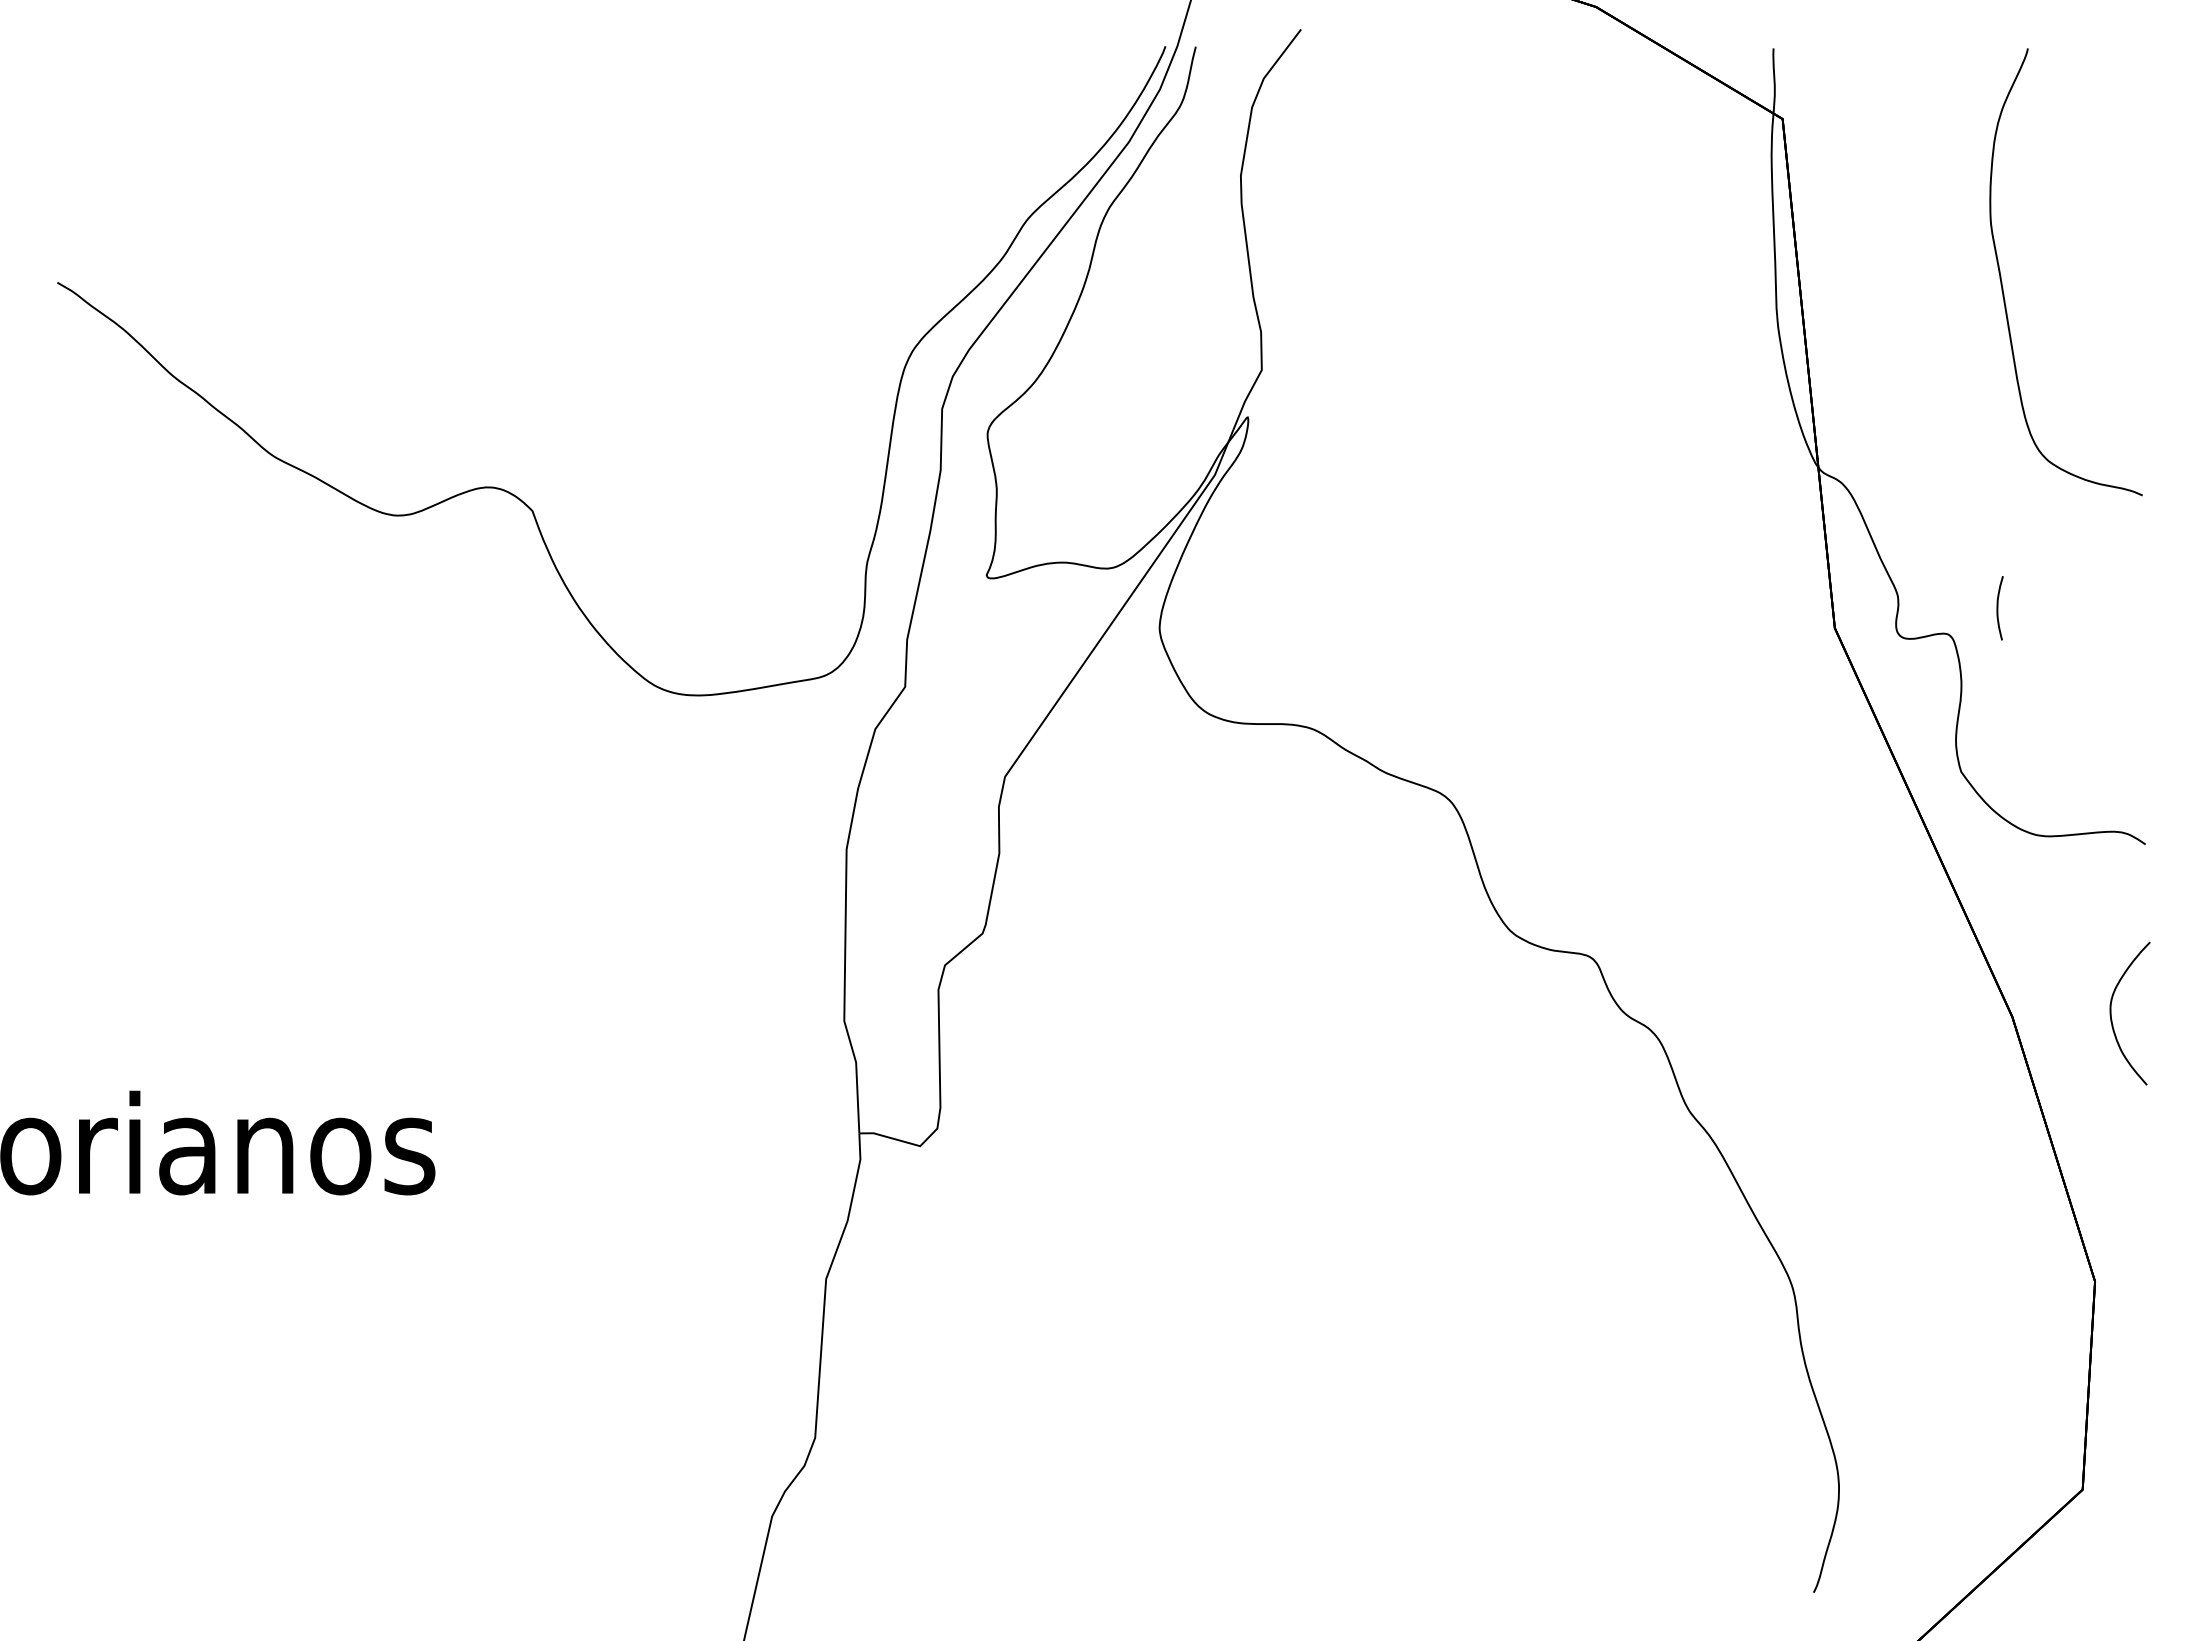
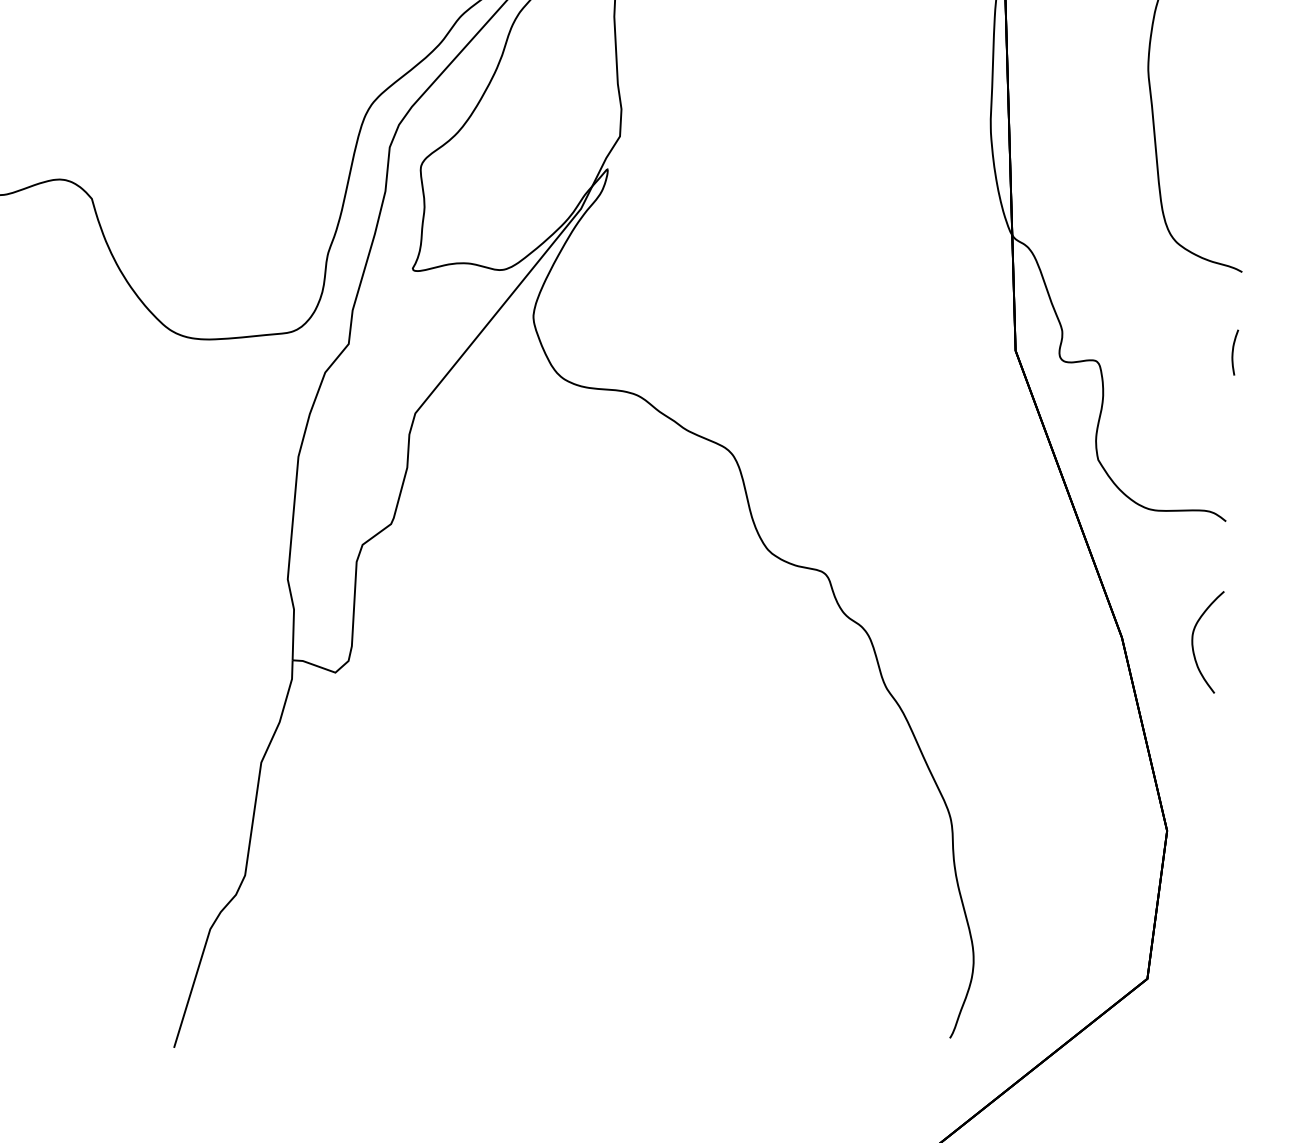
curve: (1998, 608) -> (1233, 352), moved

